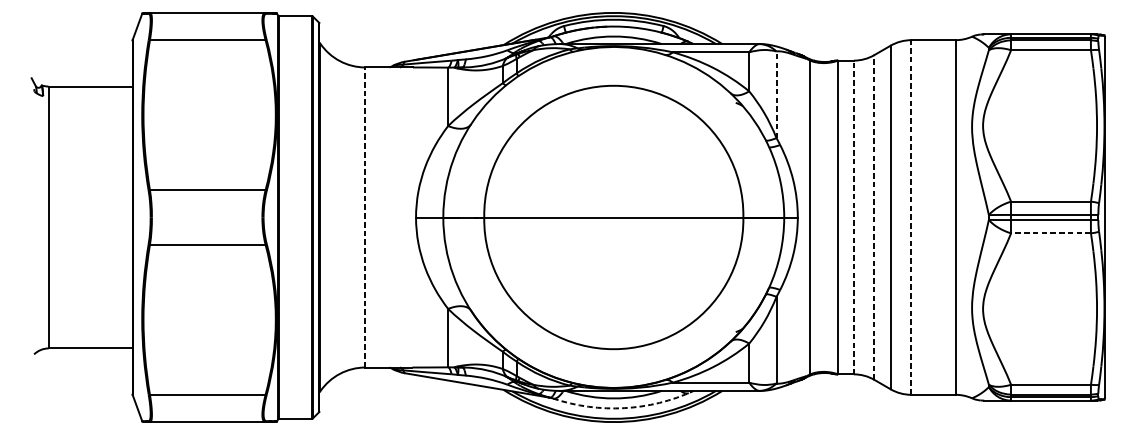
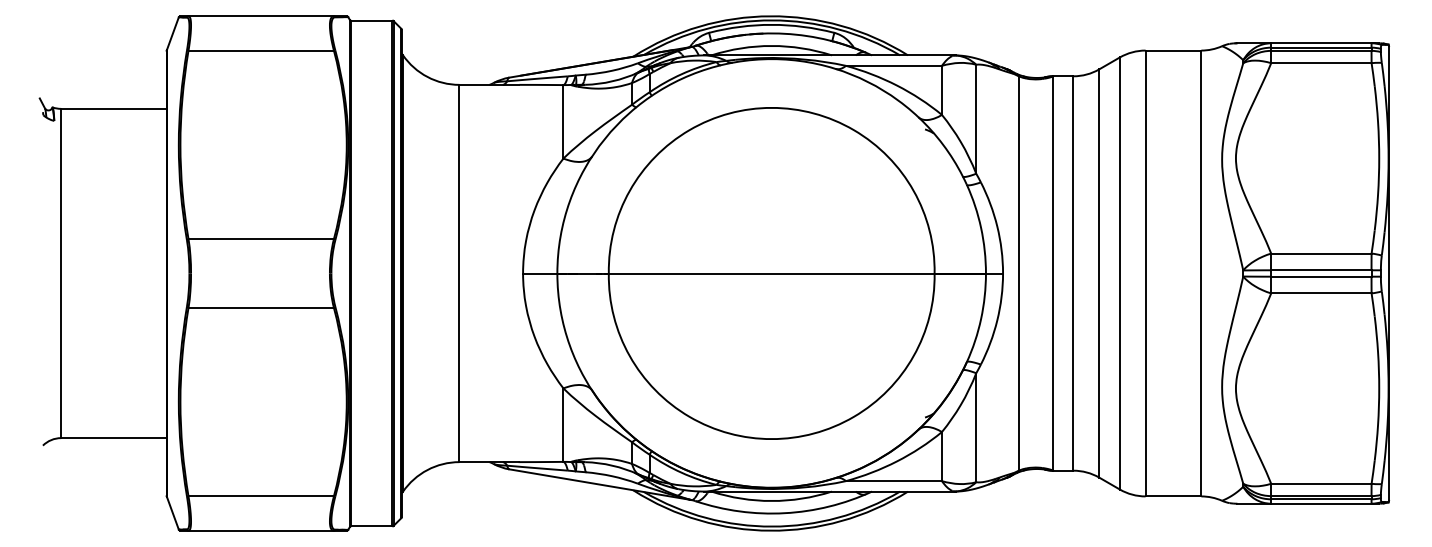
line: (776, 94) -> (976, 118), dashed -> solid
line: (874, 216) -> (1099, 272), dashed -> solid
line: (365, 217) -> (459, 273), dashed -> solid
line: (853, 217) -> (1073, 273), dashed -> solid
line: (911, 217) -> (1145, 273), dashed -> solid
line: (1050, 233) -> (1320, 293), dashed -> solid
arc: (623, 408) -> (784, 513), dashed -> solid

